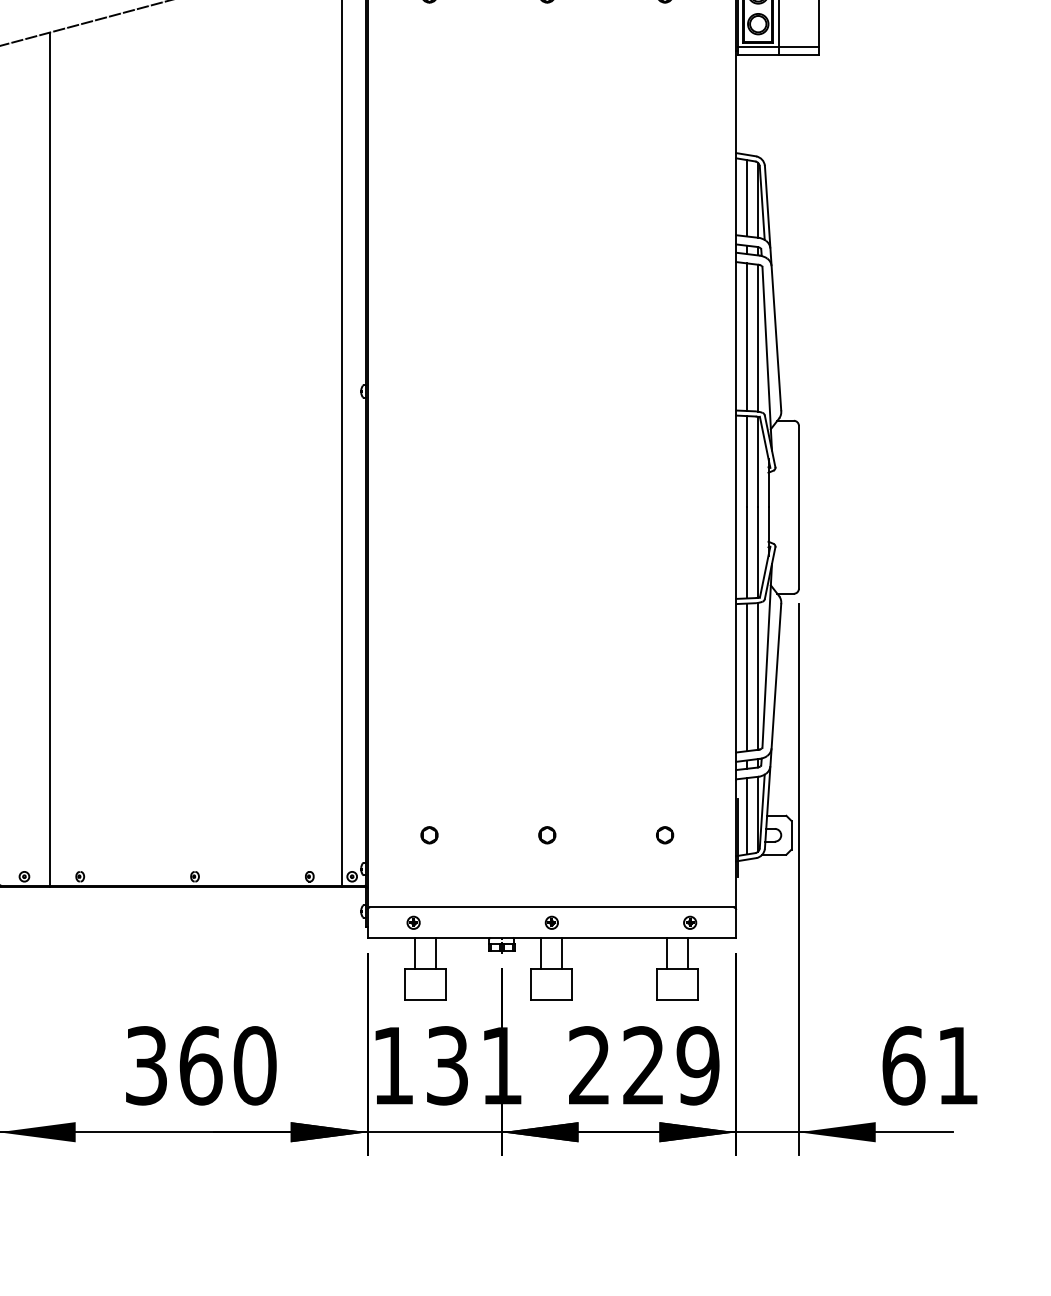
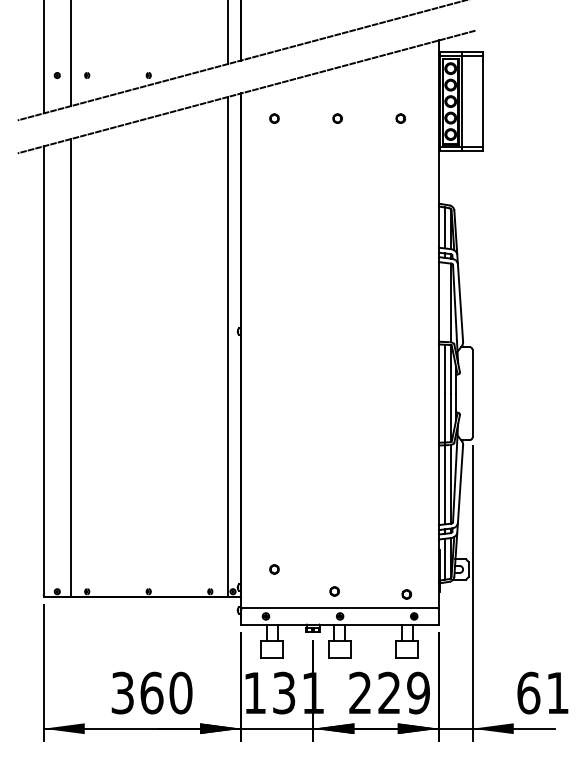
line: (746, 335) -> (444, 301), removed
part: (547, 835) -> (334, 591), moved
part: (664, 835) -> (406, 594), moved

